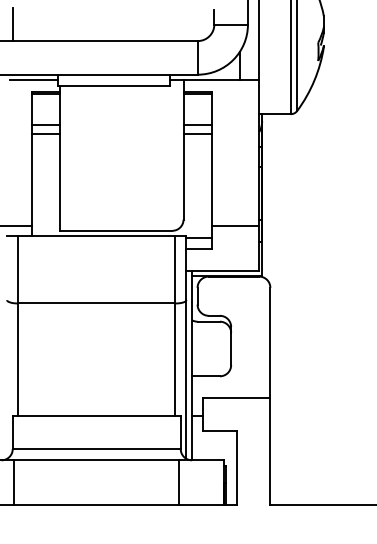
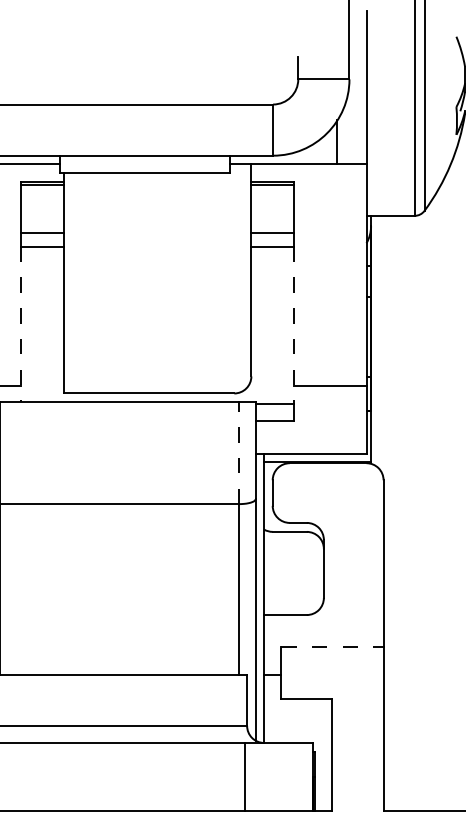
line: (32, 185) -> (21, 324), solid -> dashed
line: (211, 186) -> (293, 325), solid -> dashed
line: (175, 269) -> (239, 452), solid -> dashed
line: (236, 397) -> (332, 647), solid -> dashed

